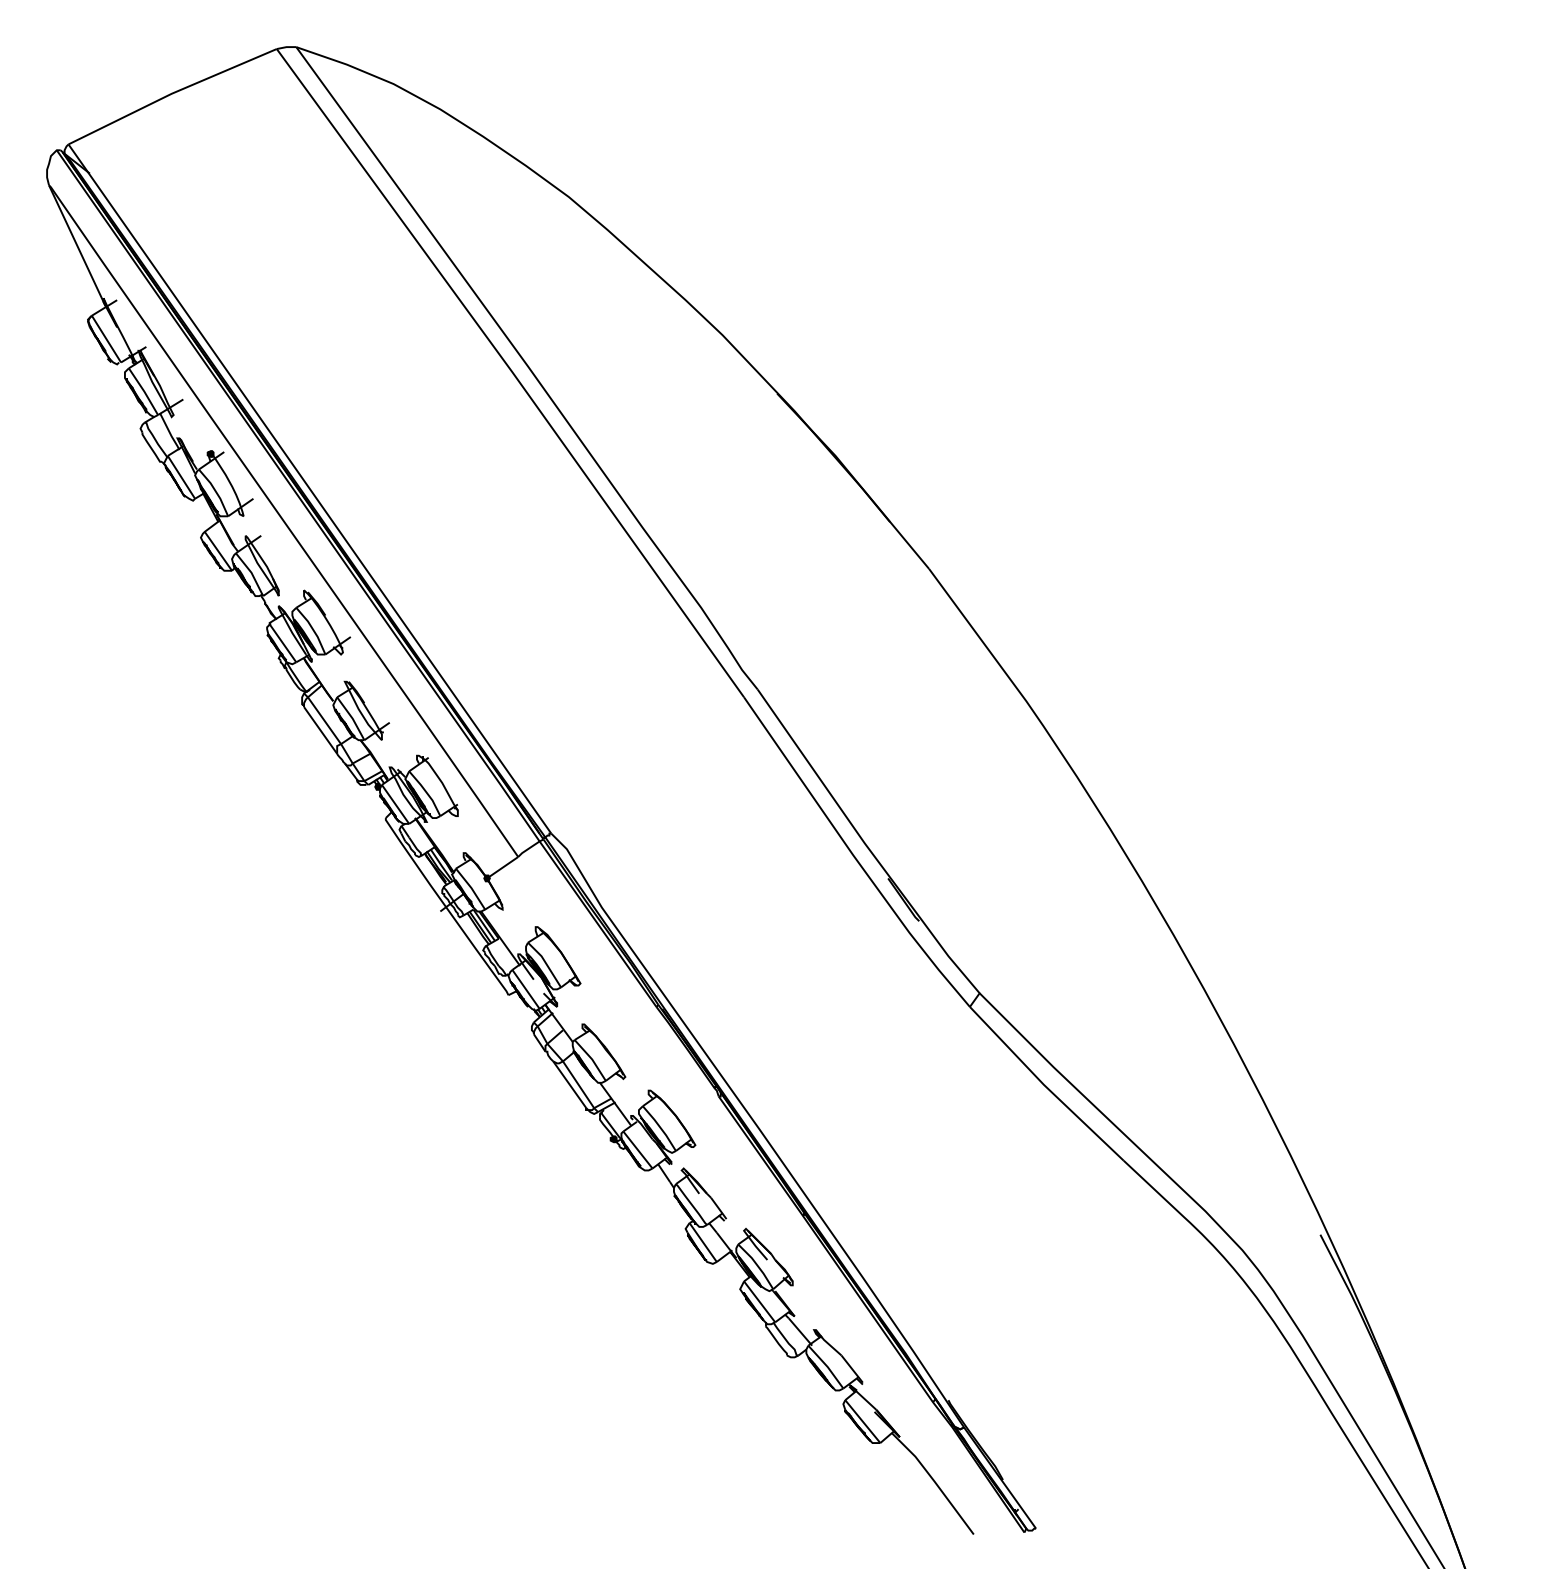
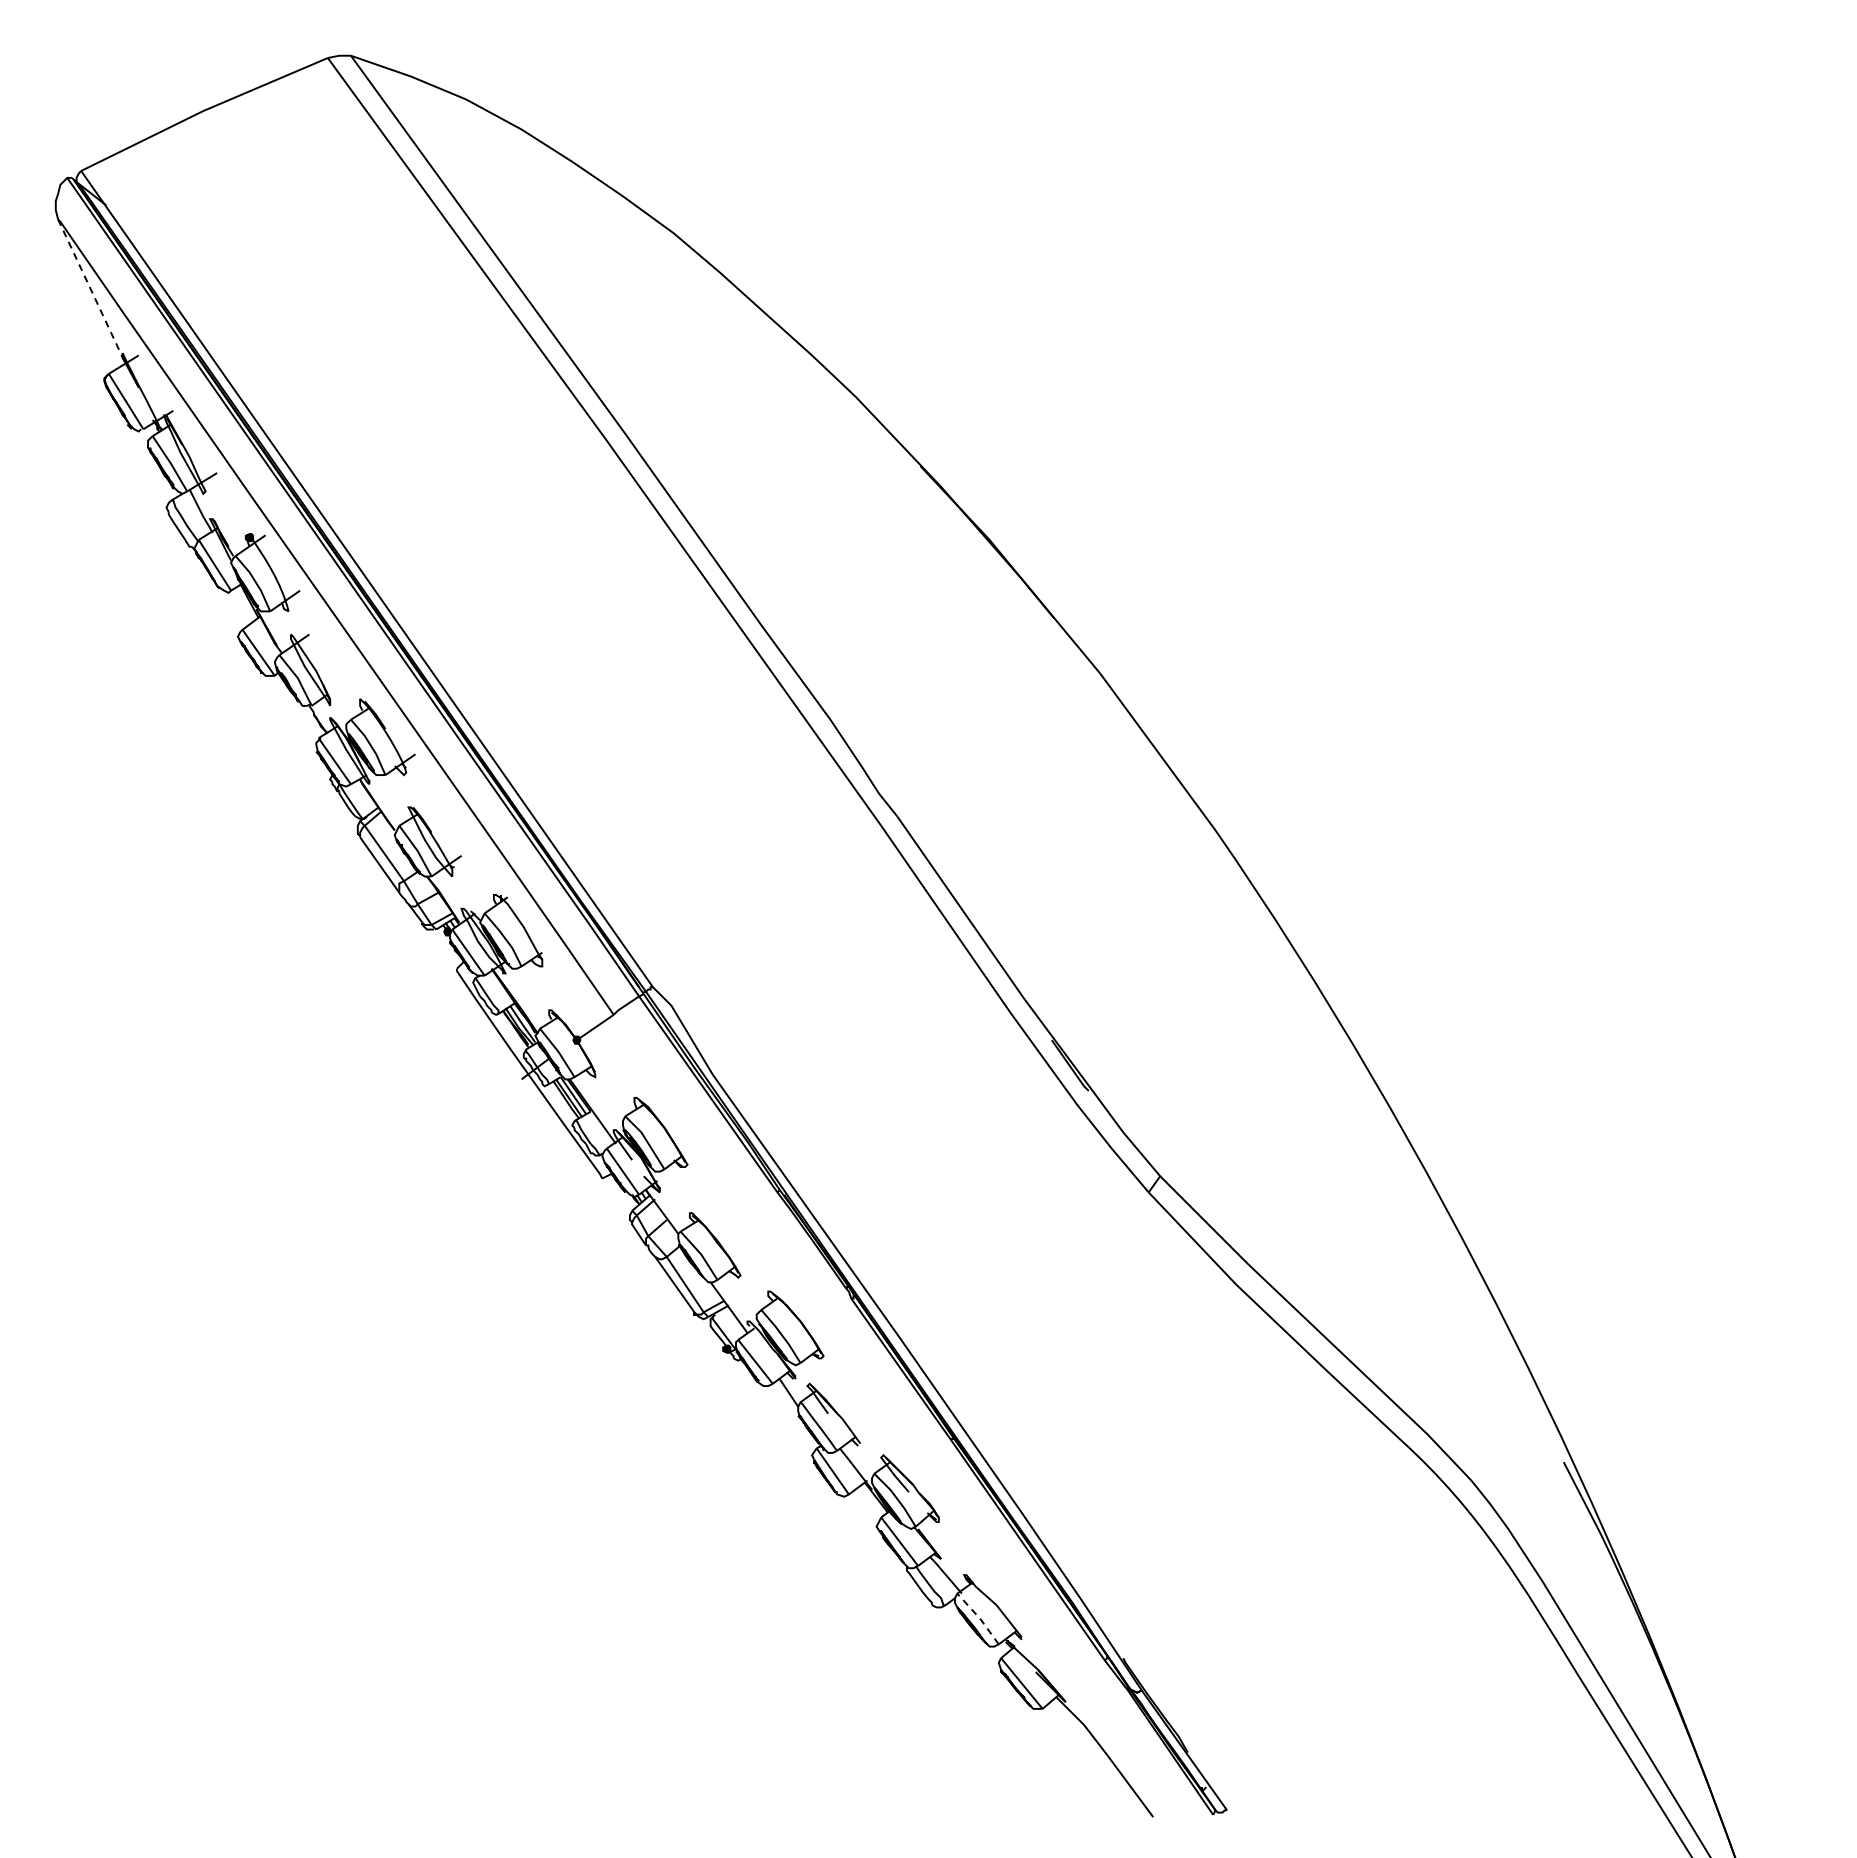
line: (77, 245) -> (91, 290), solid -> dashed
line: (827, 1366) -> (979, 1618), solid -> dashed

